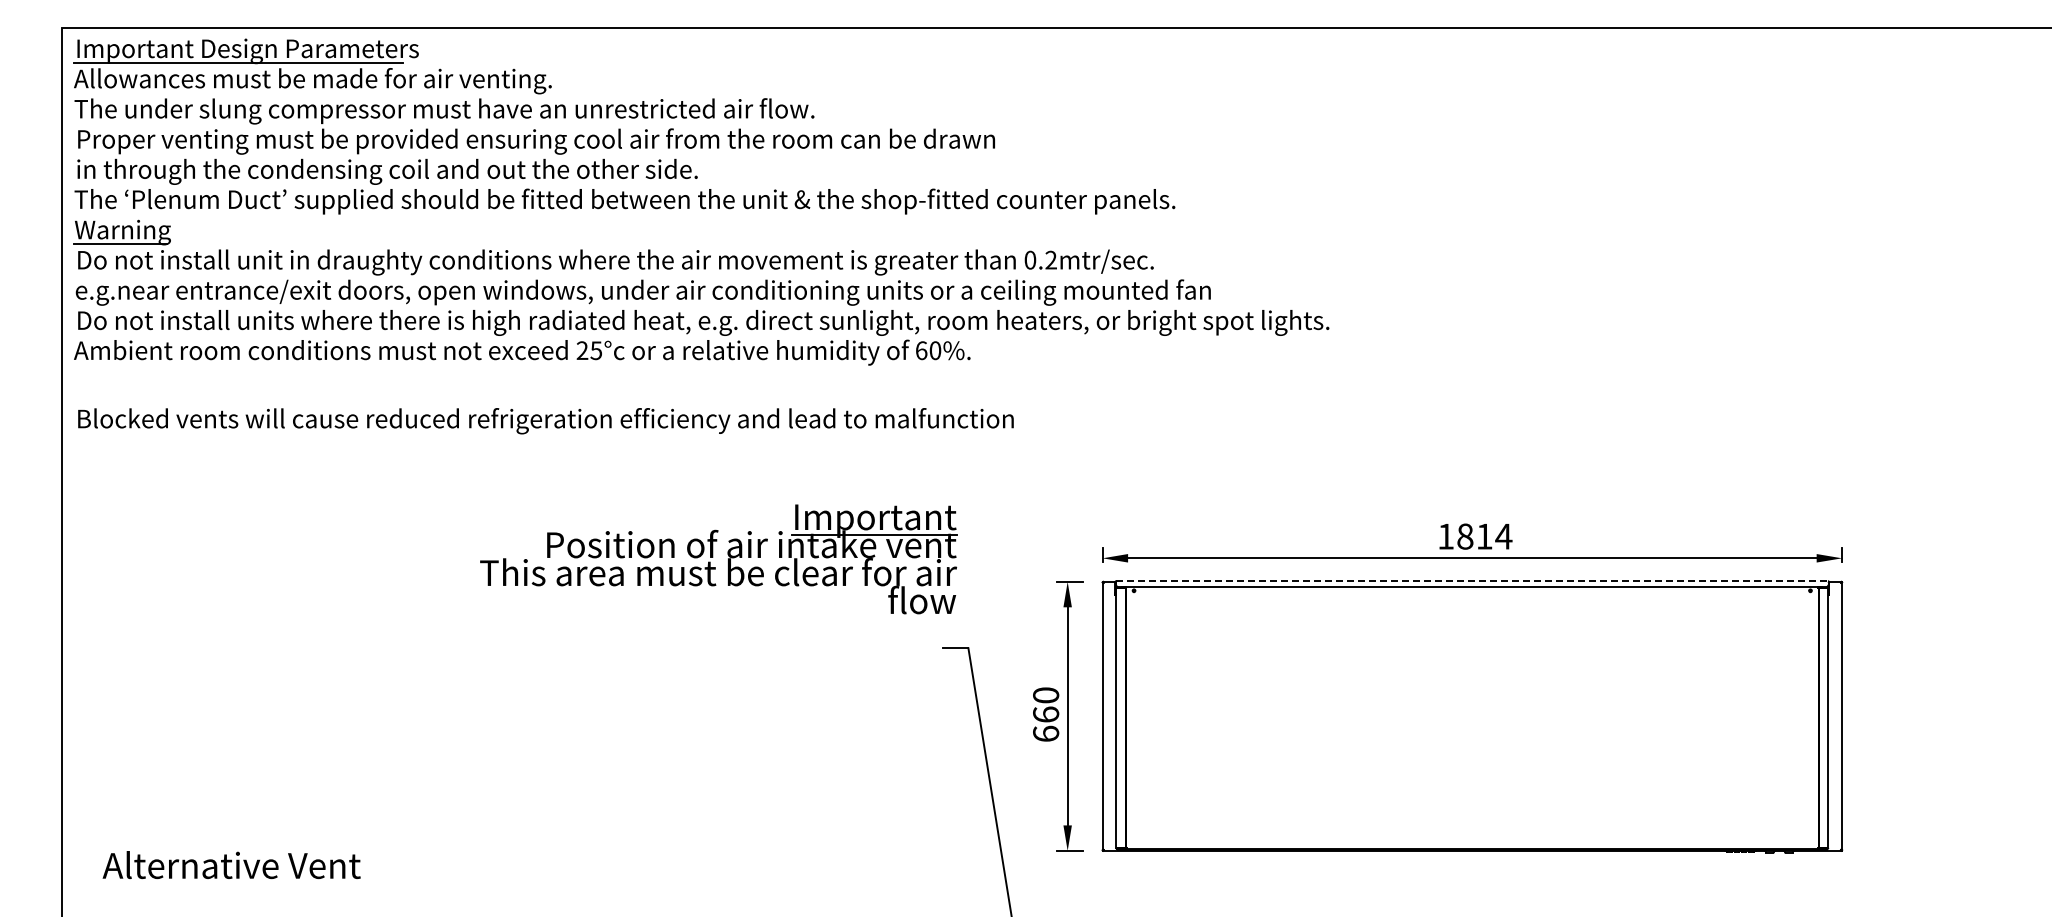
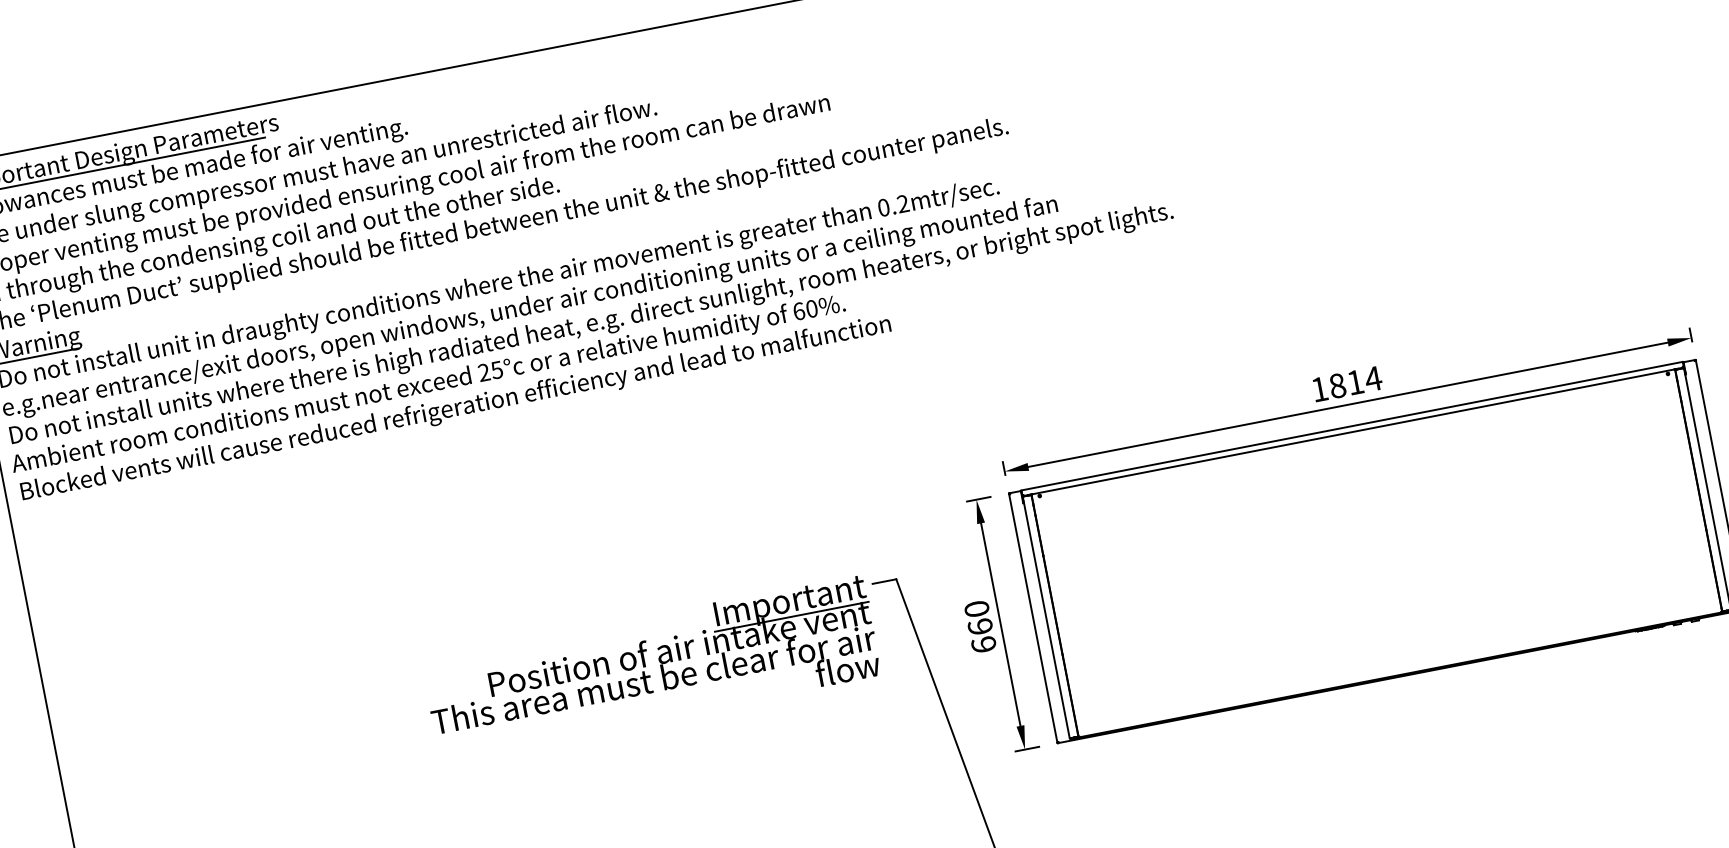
text: (545, 421) -> (455, 409), moved
part: (718, 559) -> (651, 667), moved
line: (1472, 581) -> (1352, 426), dashed -> solid

